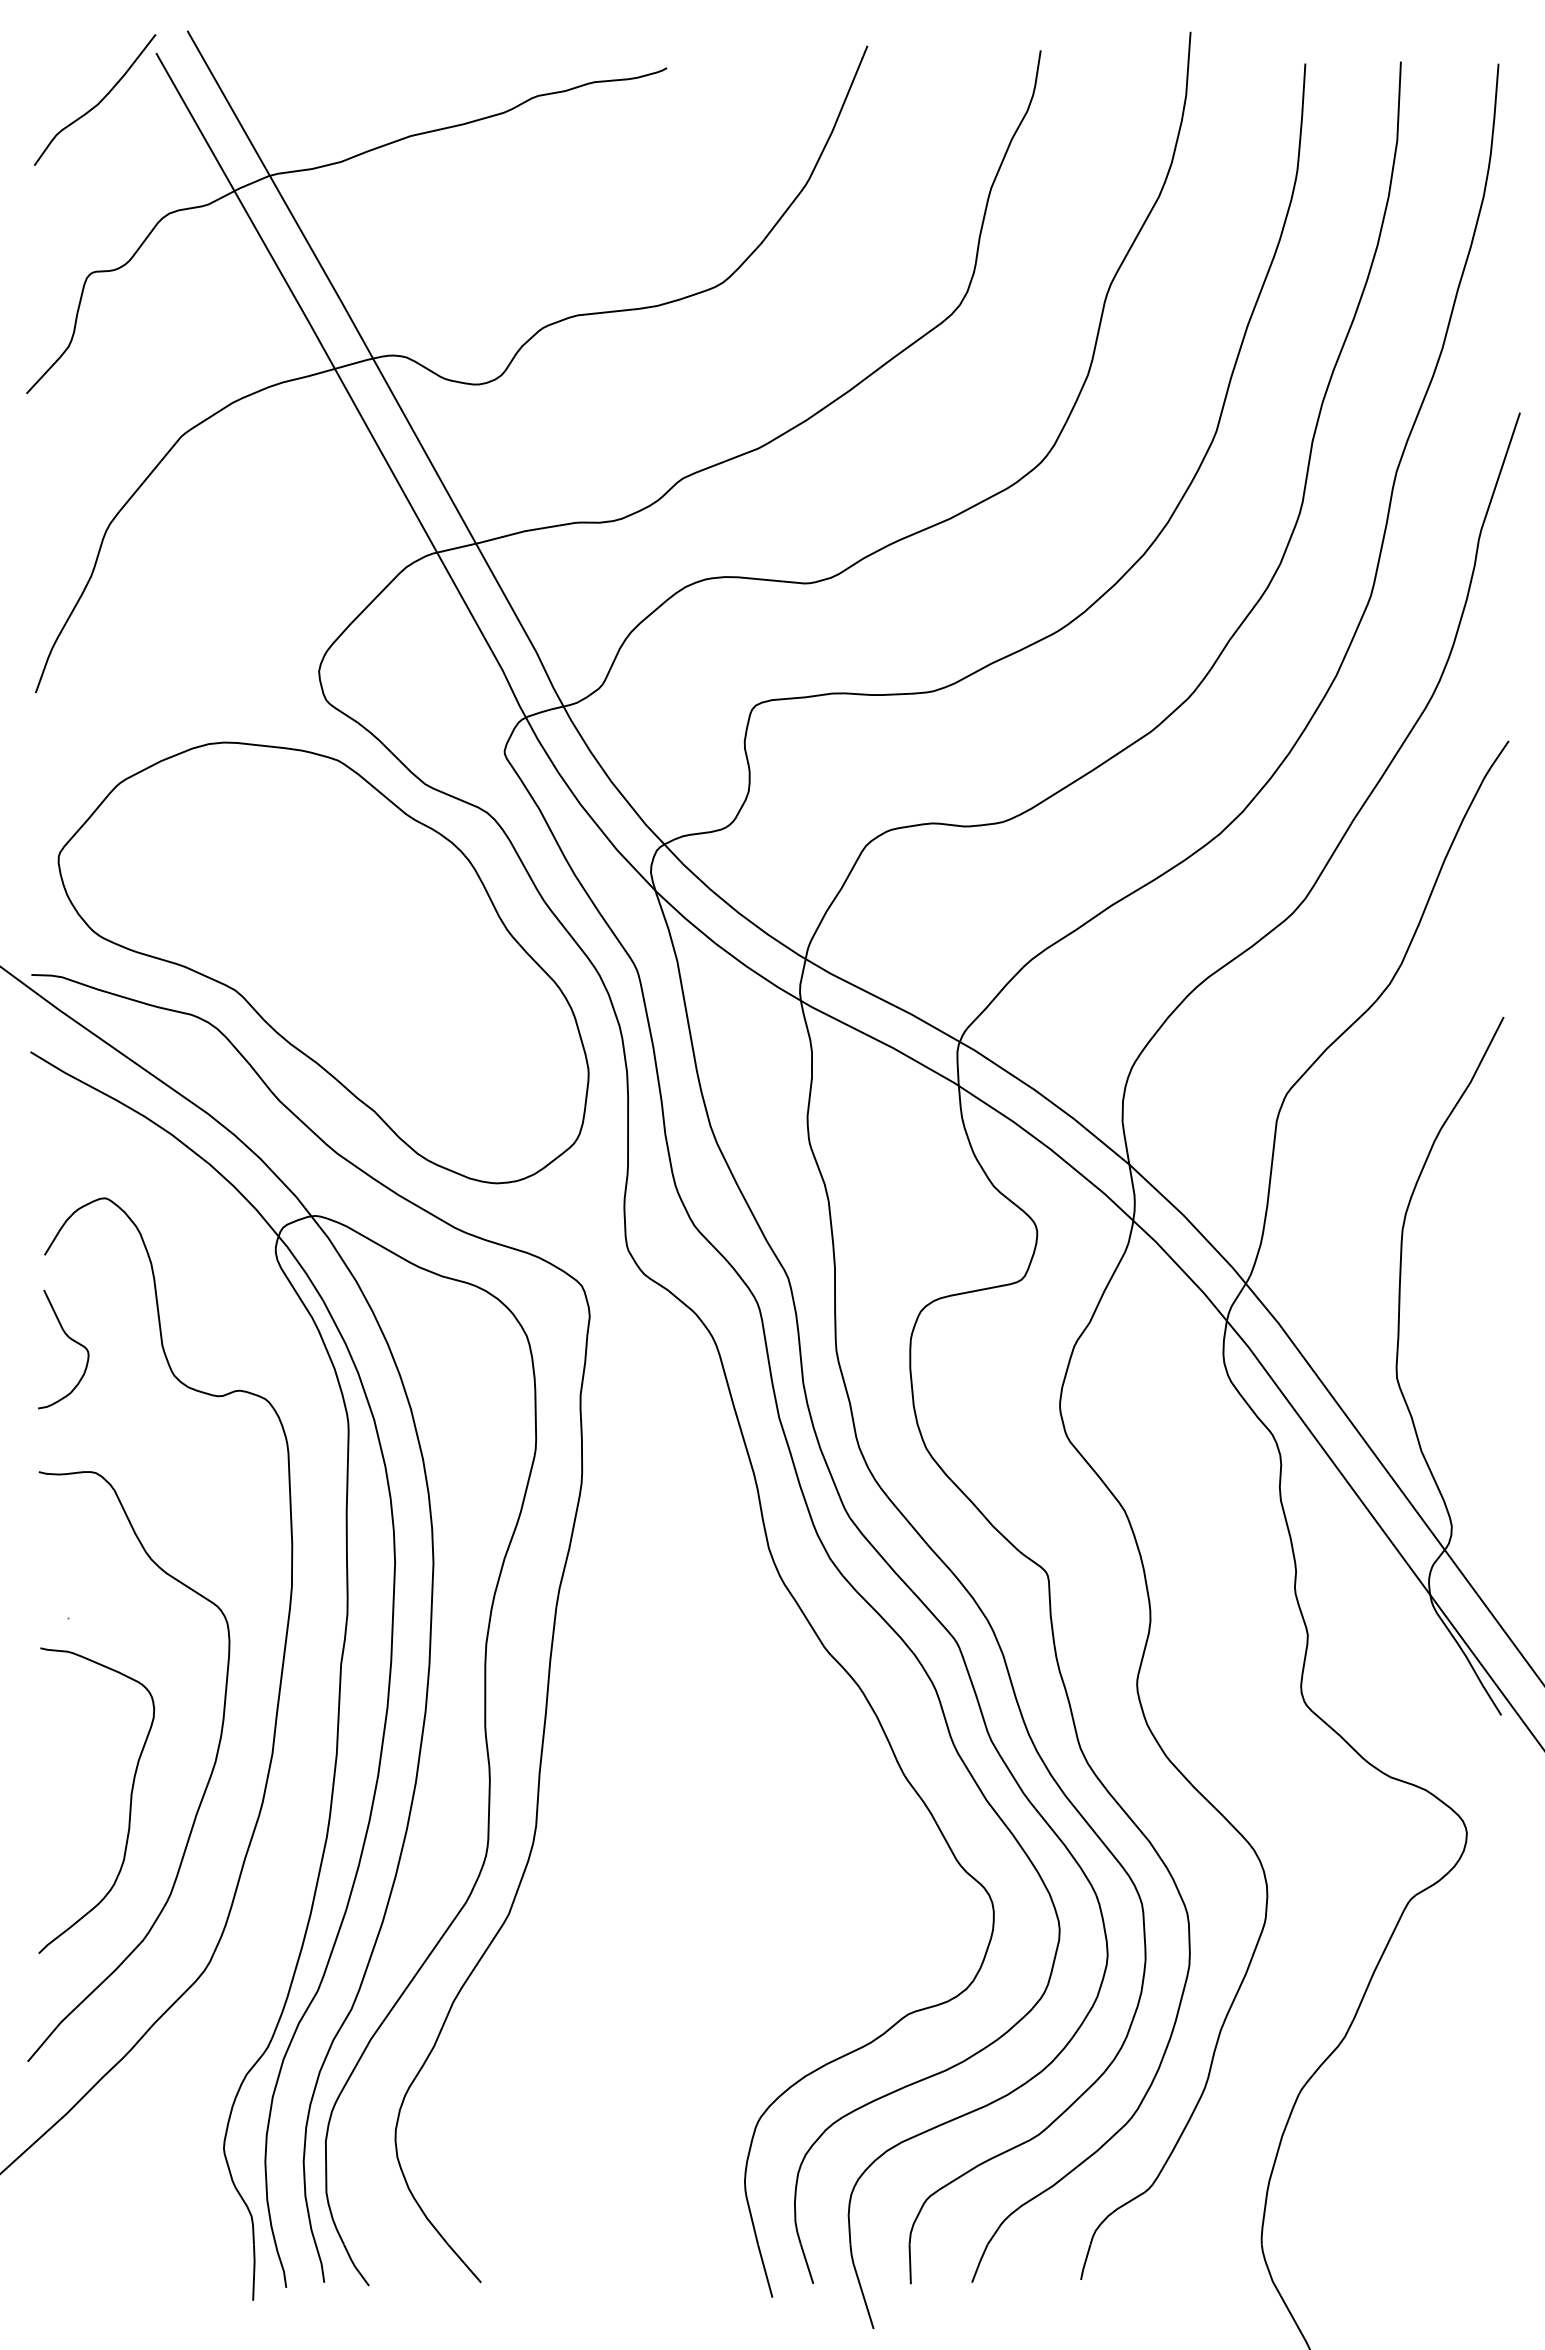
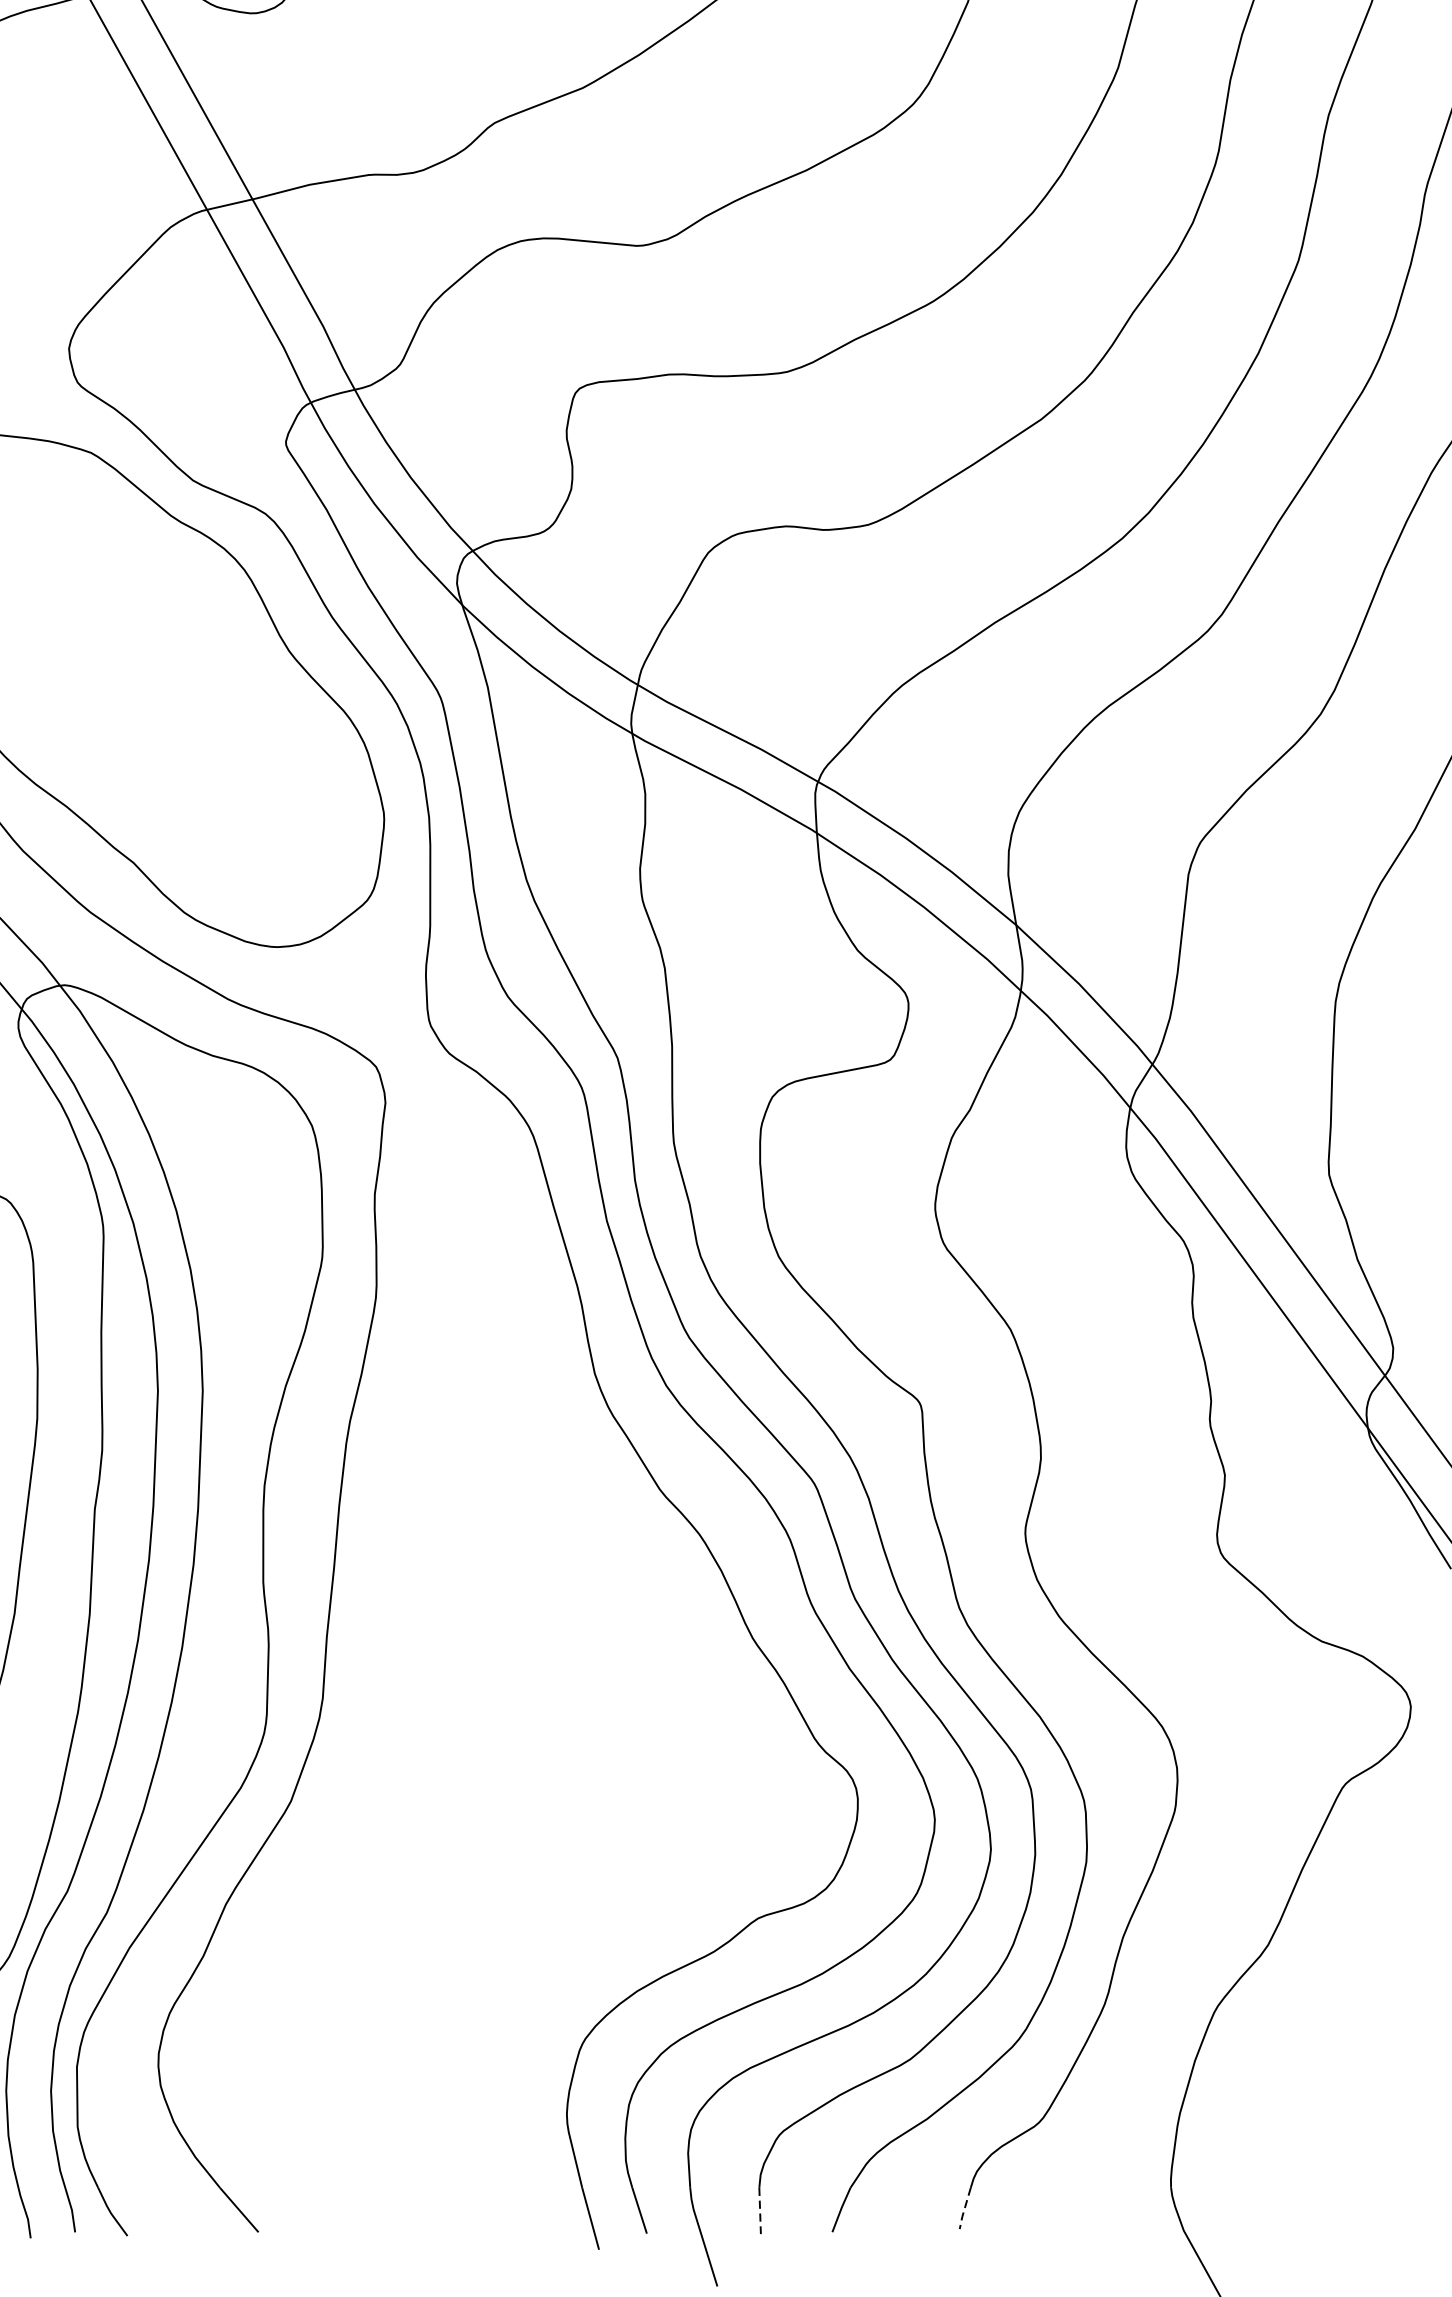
line: (1085, 2262) -> (964, 2208), solid -> dashed
line: (910, 2264) -> (760, 2210), solid -> dashed

